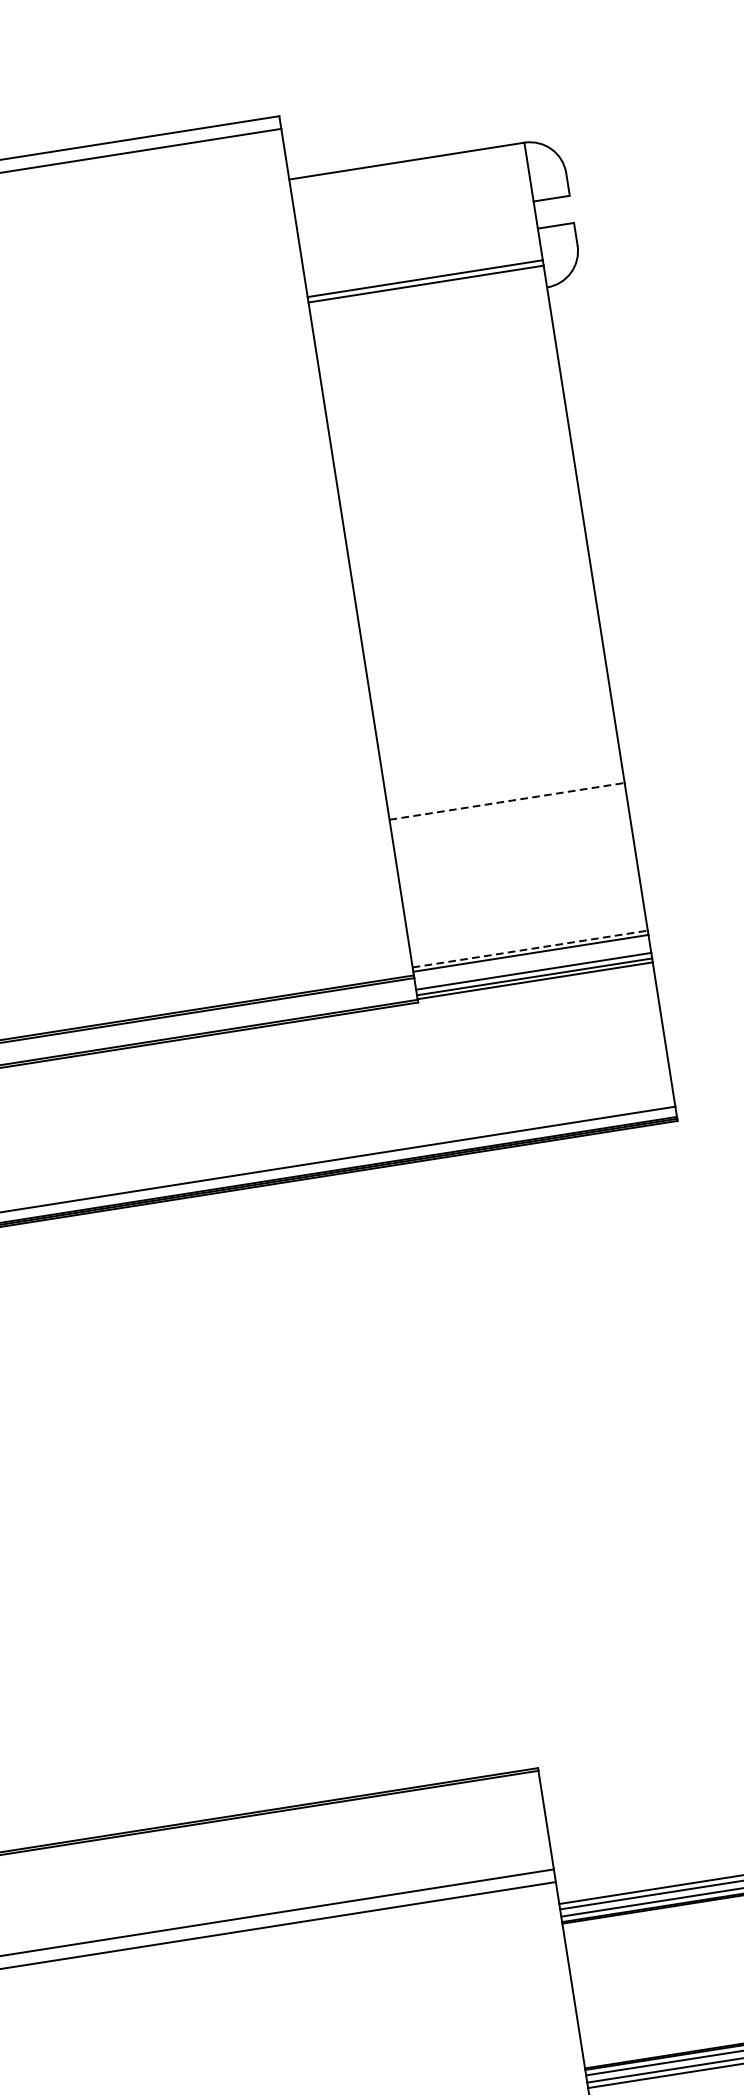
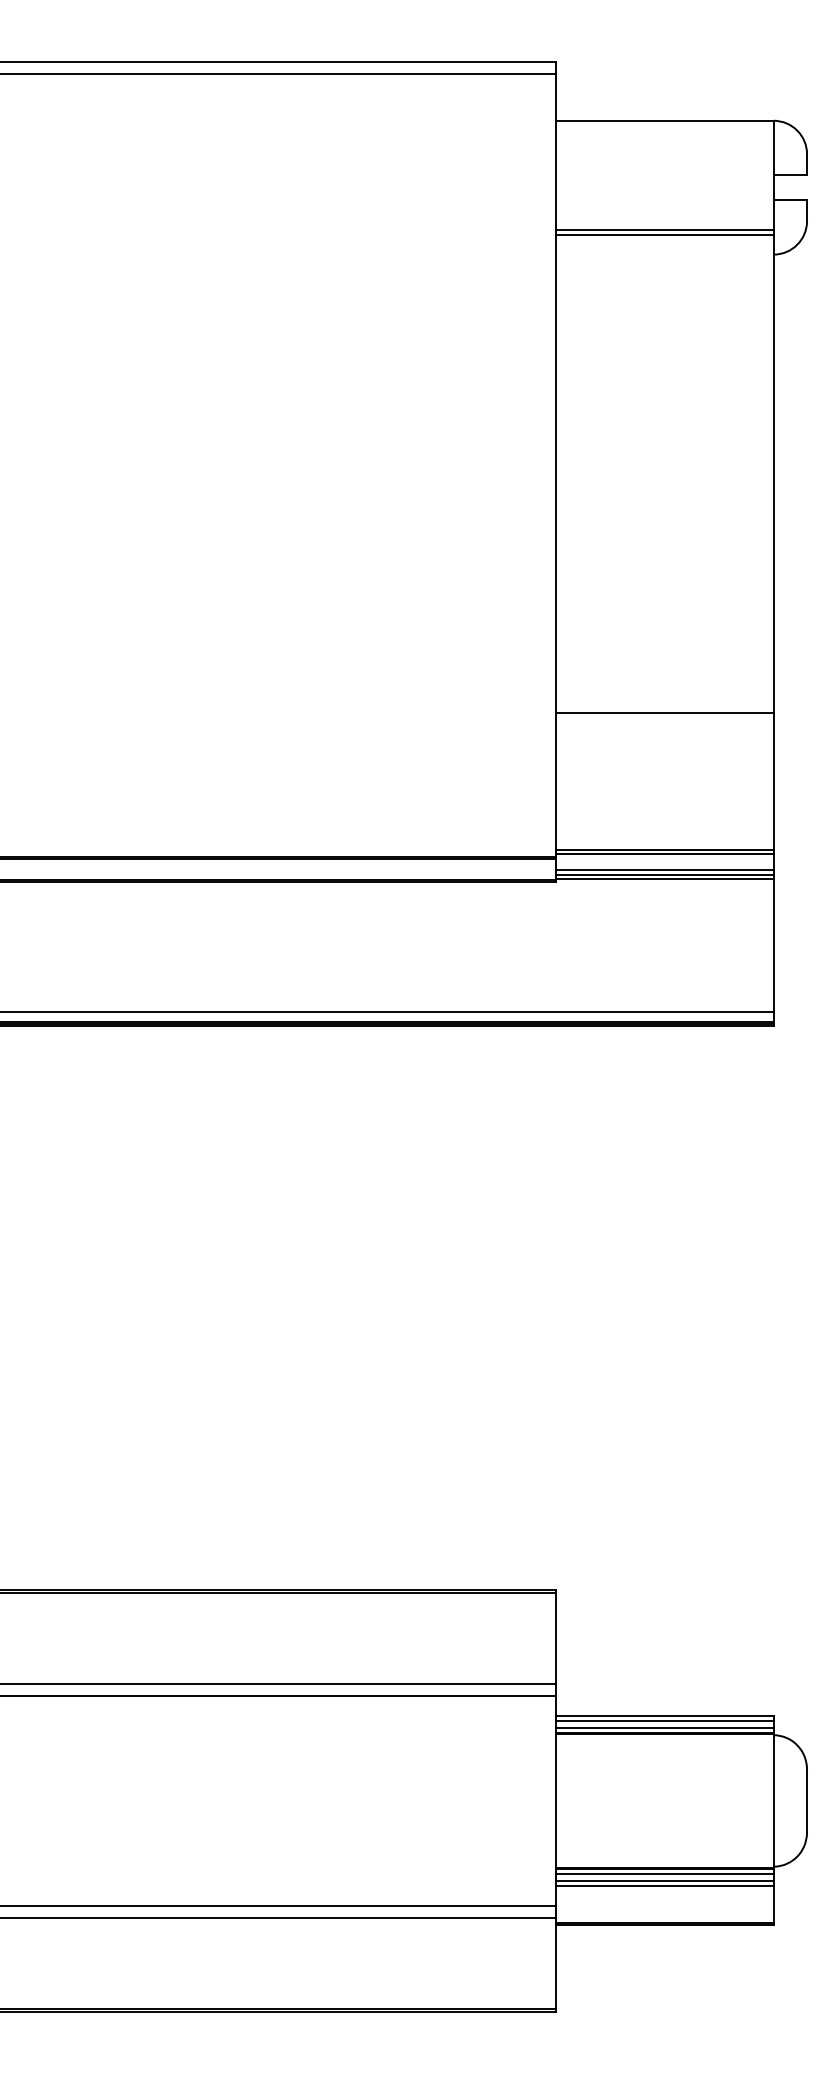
line: (506, 800) -> (664, 712), dashed -> solid
line: (529, 949) -> (664, 849), dashed -> solid

